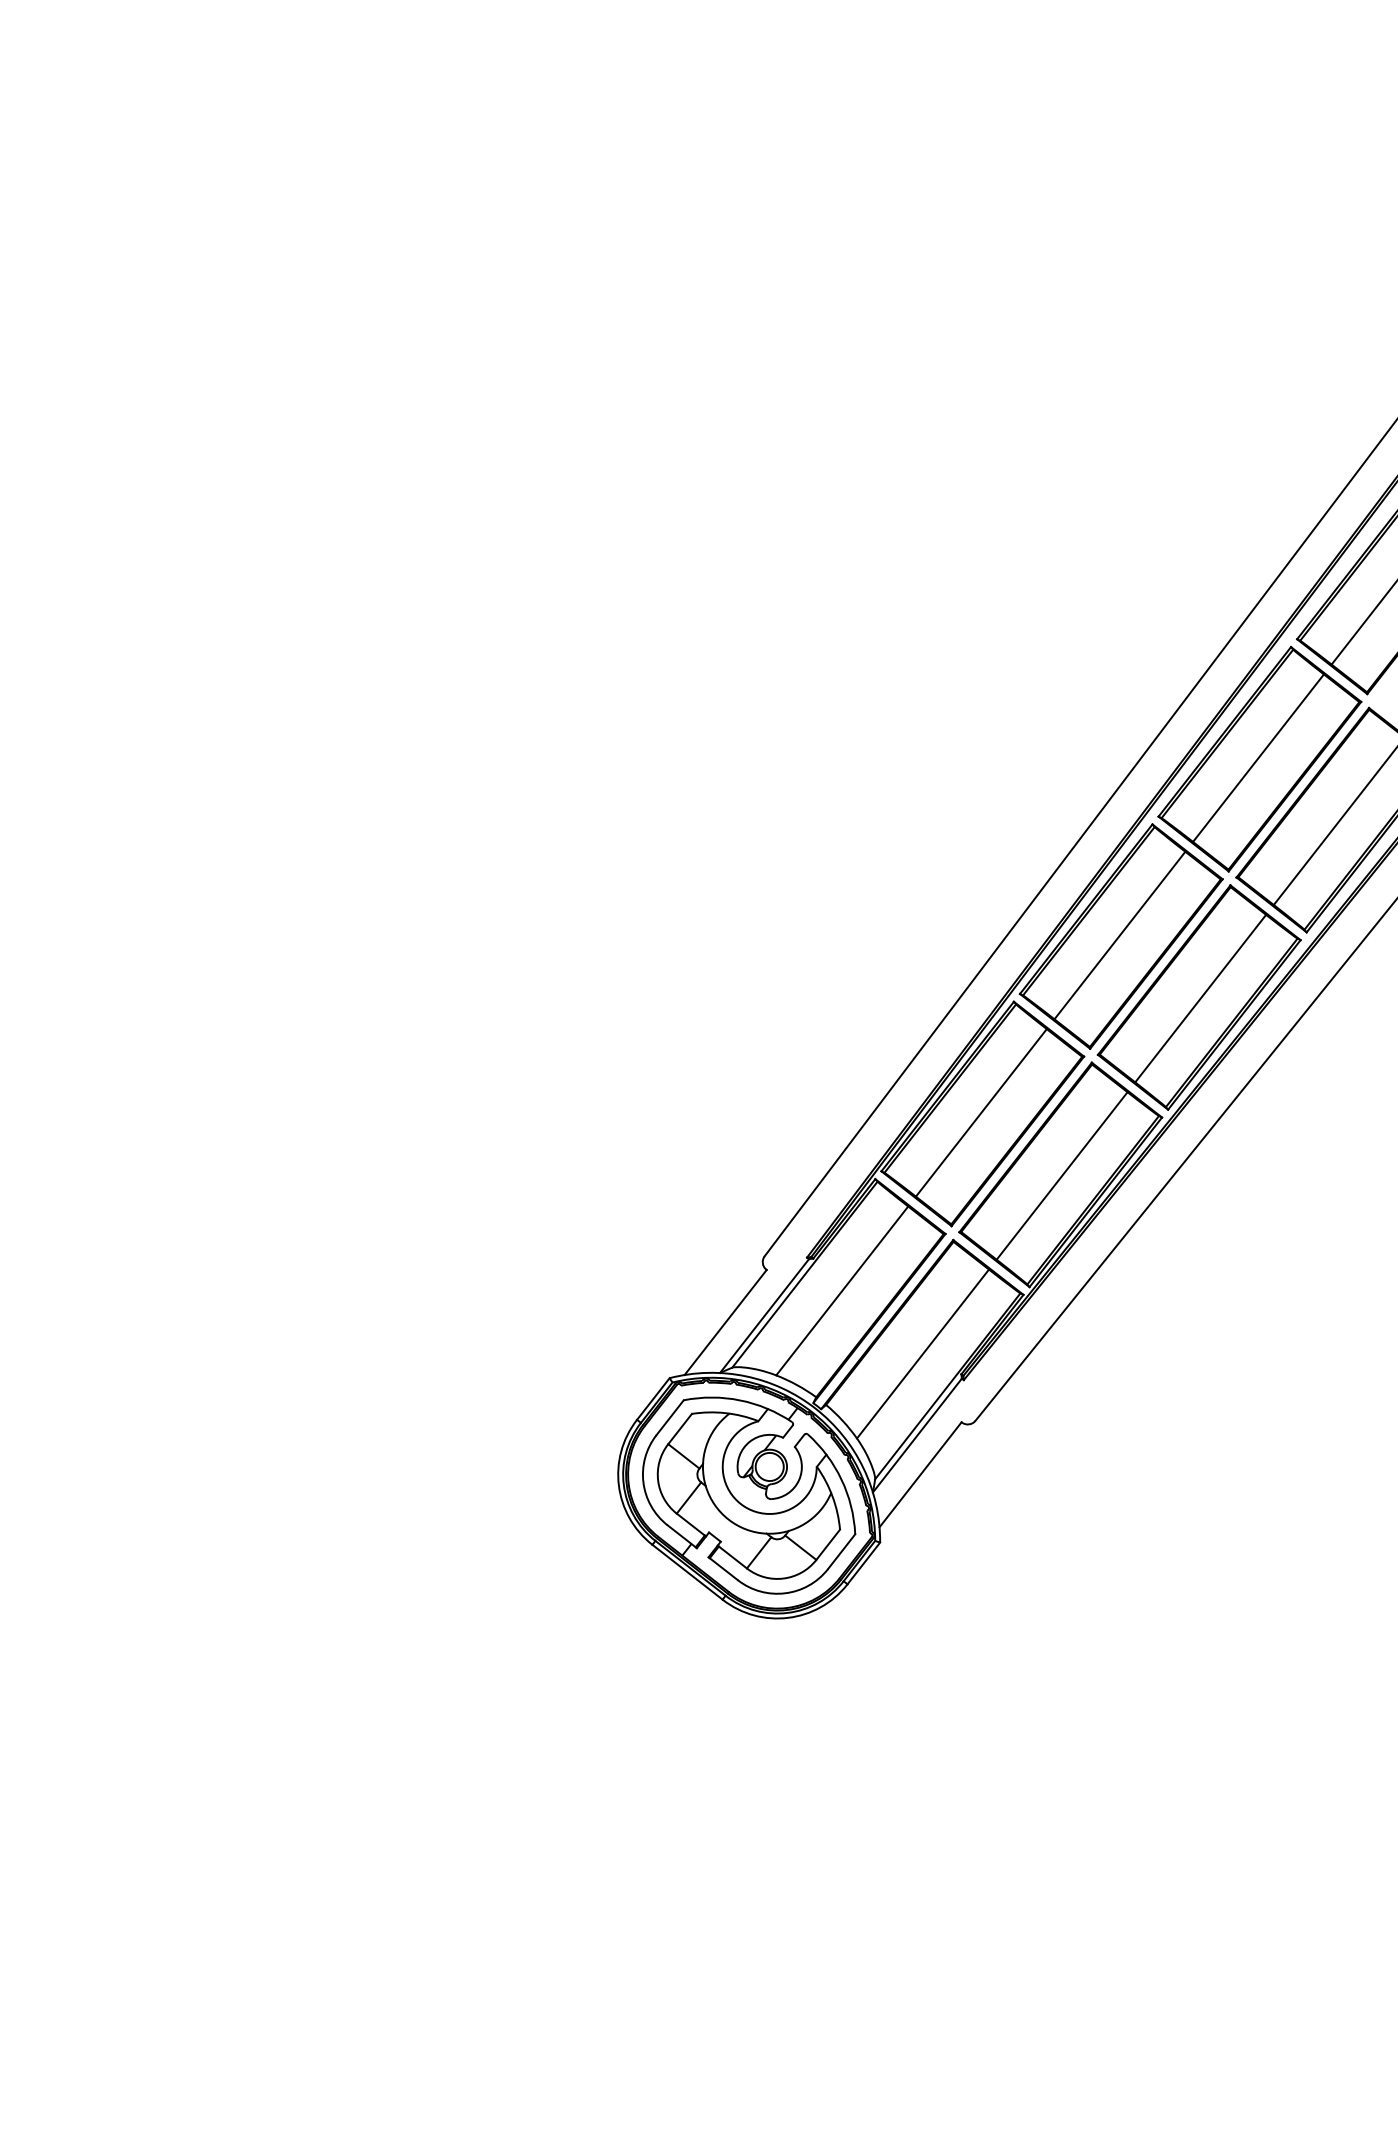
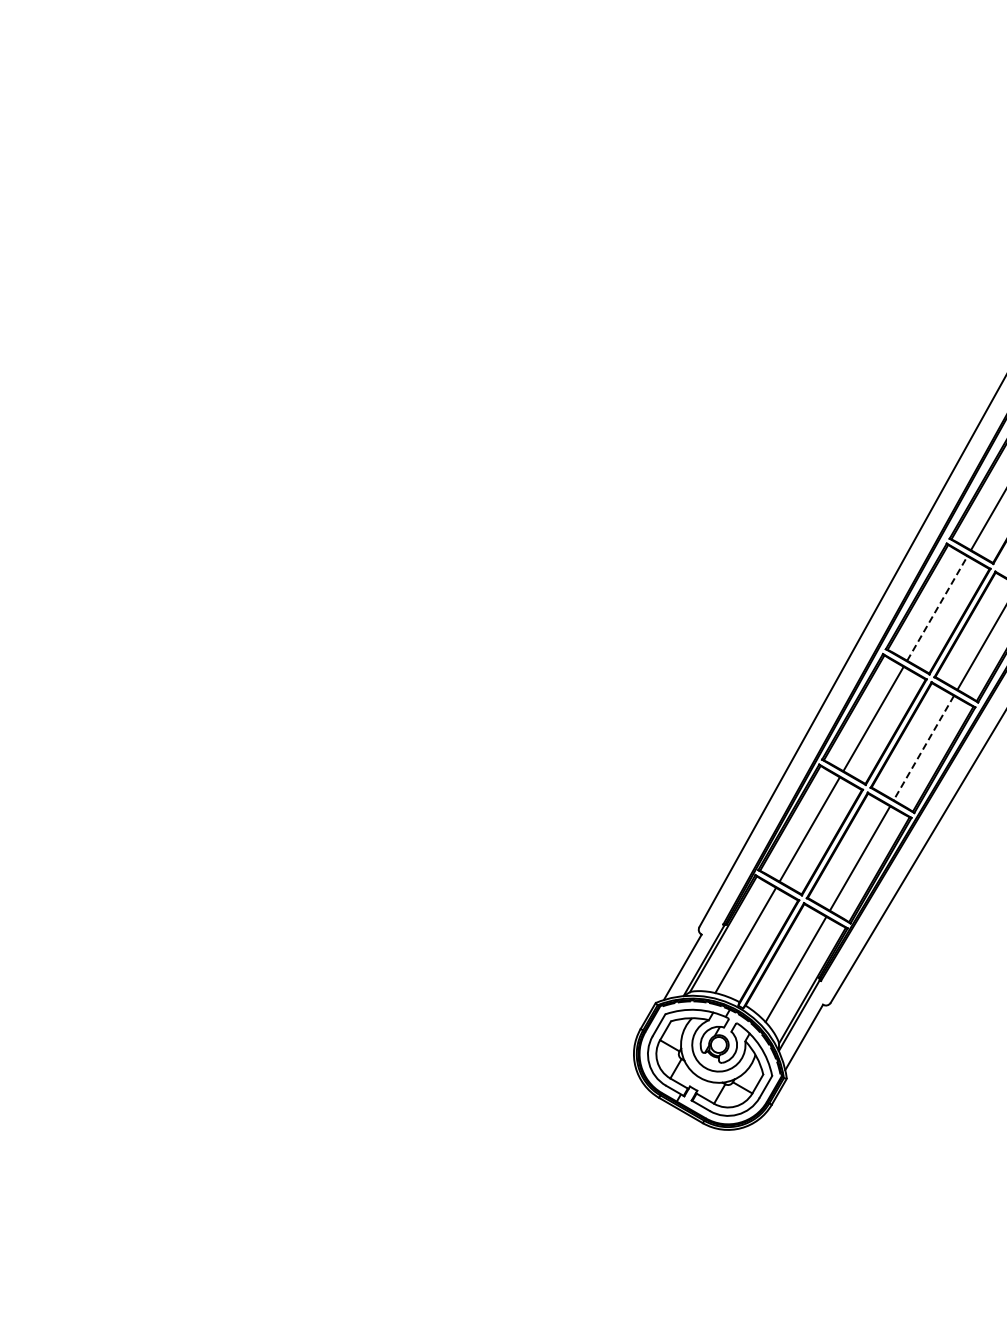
line: (1258, 758) -> (937, 608), solid -> dashed
line: (1199, 999) -> (923, 748), solid -> dashed

